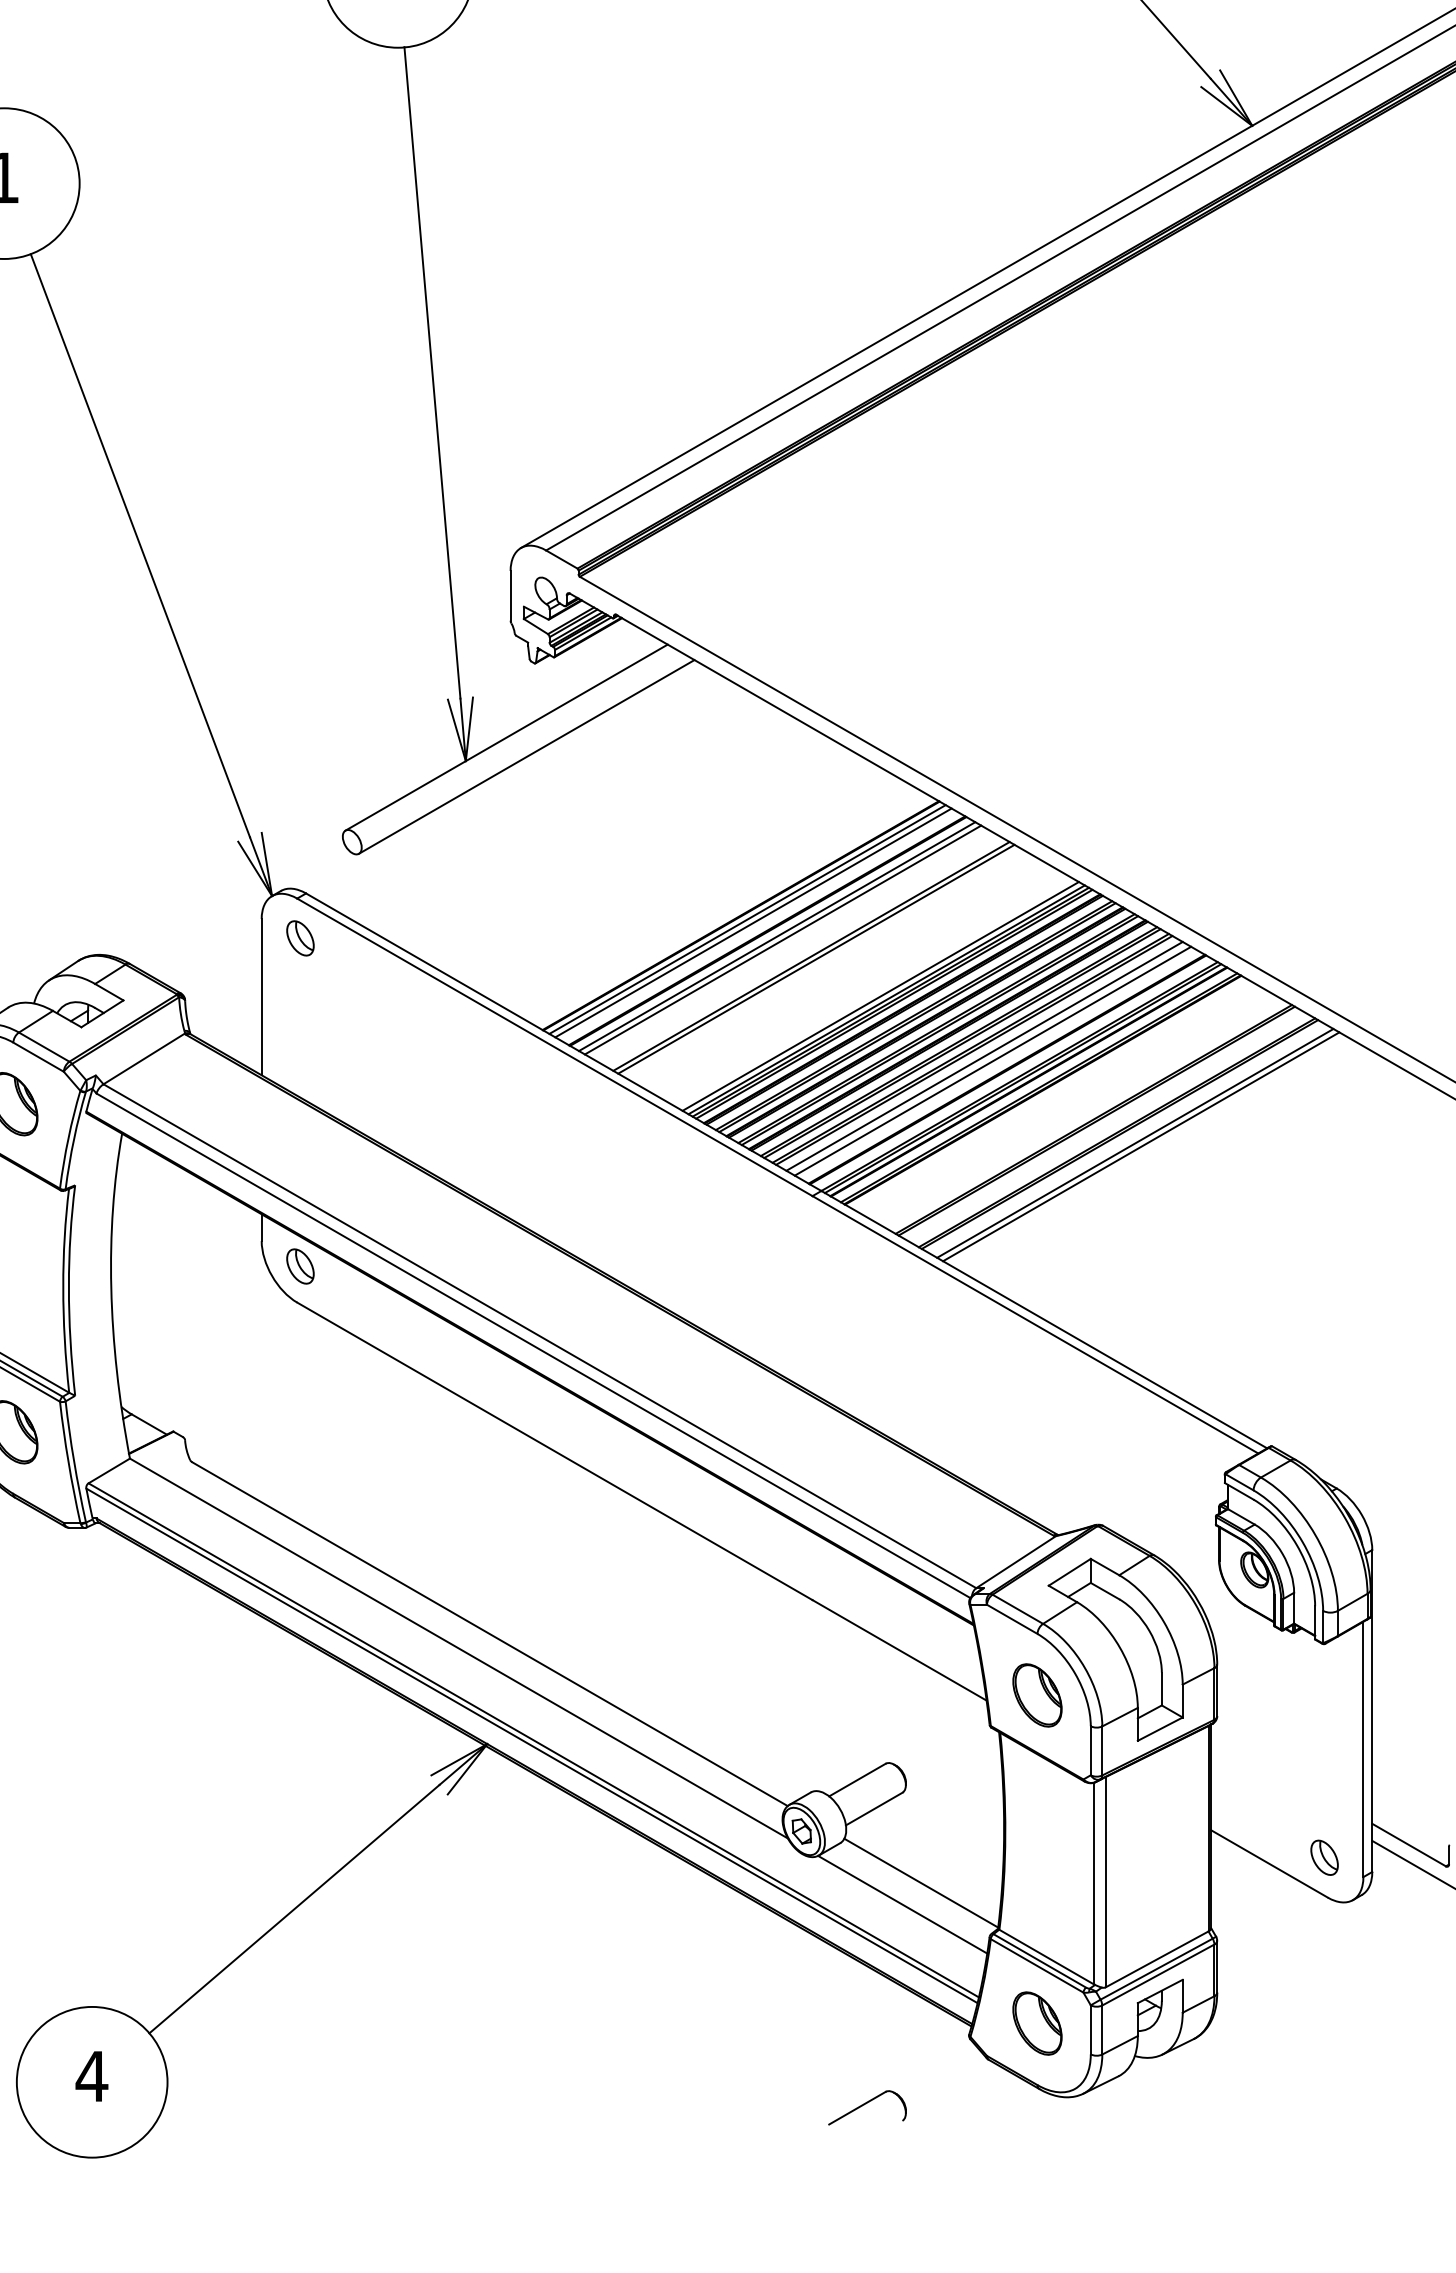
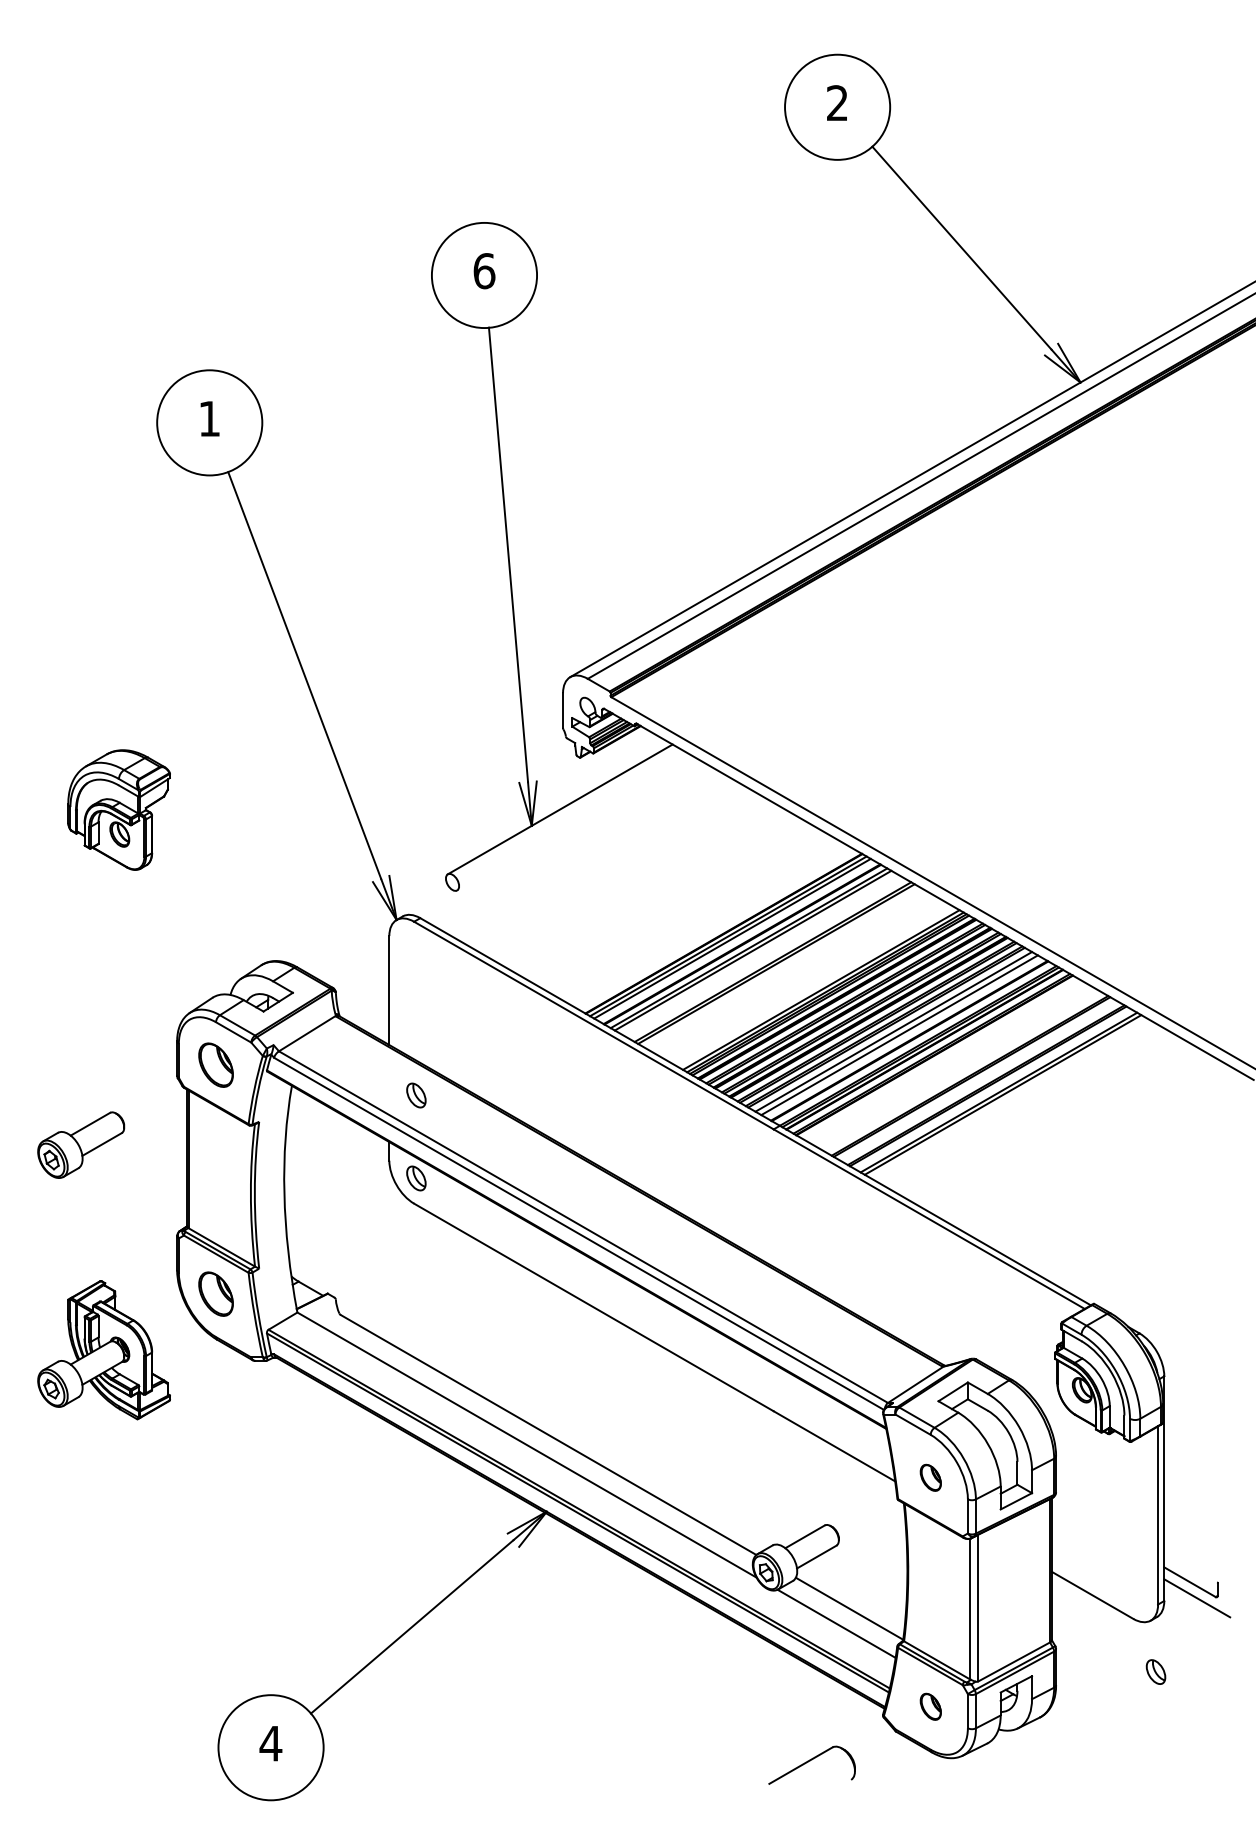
line: (527, 756) -> (574, 822), removed
part: (300, 938) -> (416, 1095), moved
part: (1037, 1695) -> (930, 1477), size x0.6
part: (1323, 1856) -> (1155, 1671), moved
part: (1037, 2023) -> (930, 1706), size x0.6
part: (866, 2107) -> (811, 1765), size x1.6

